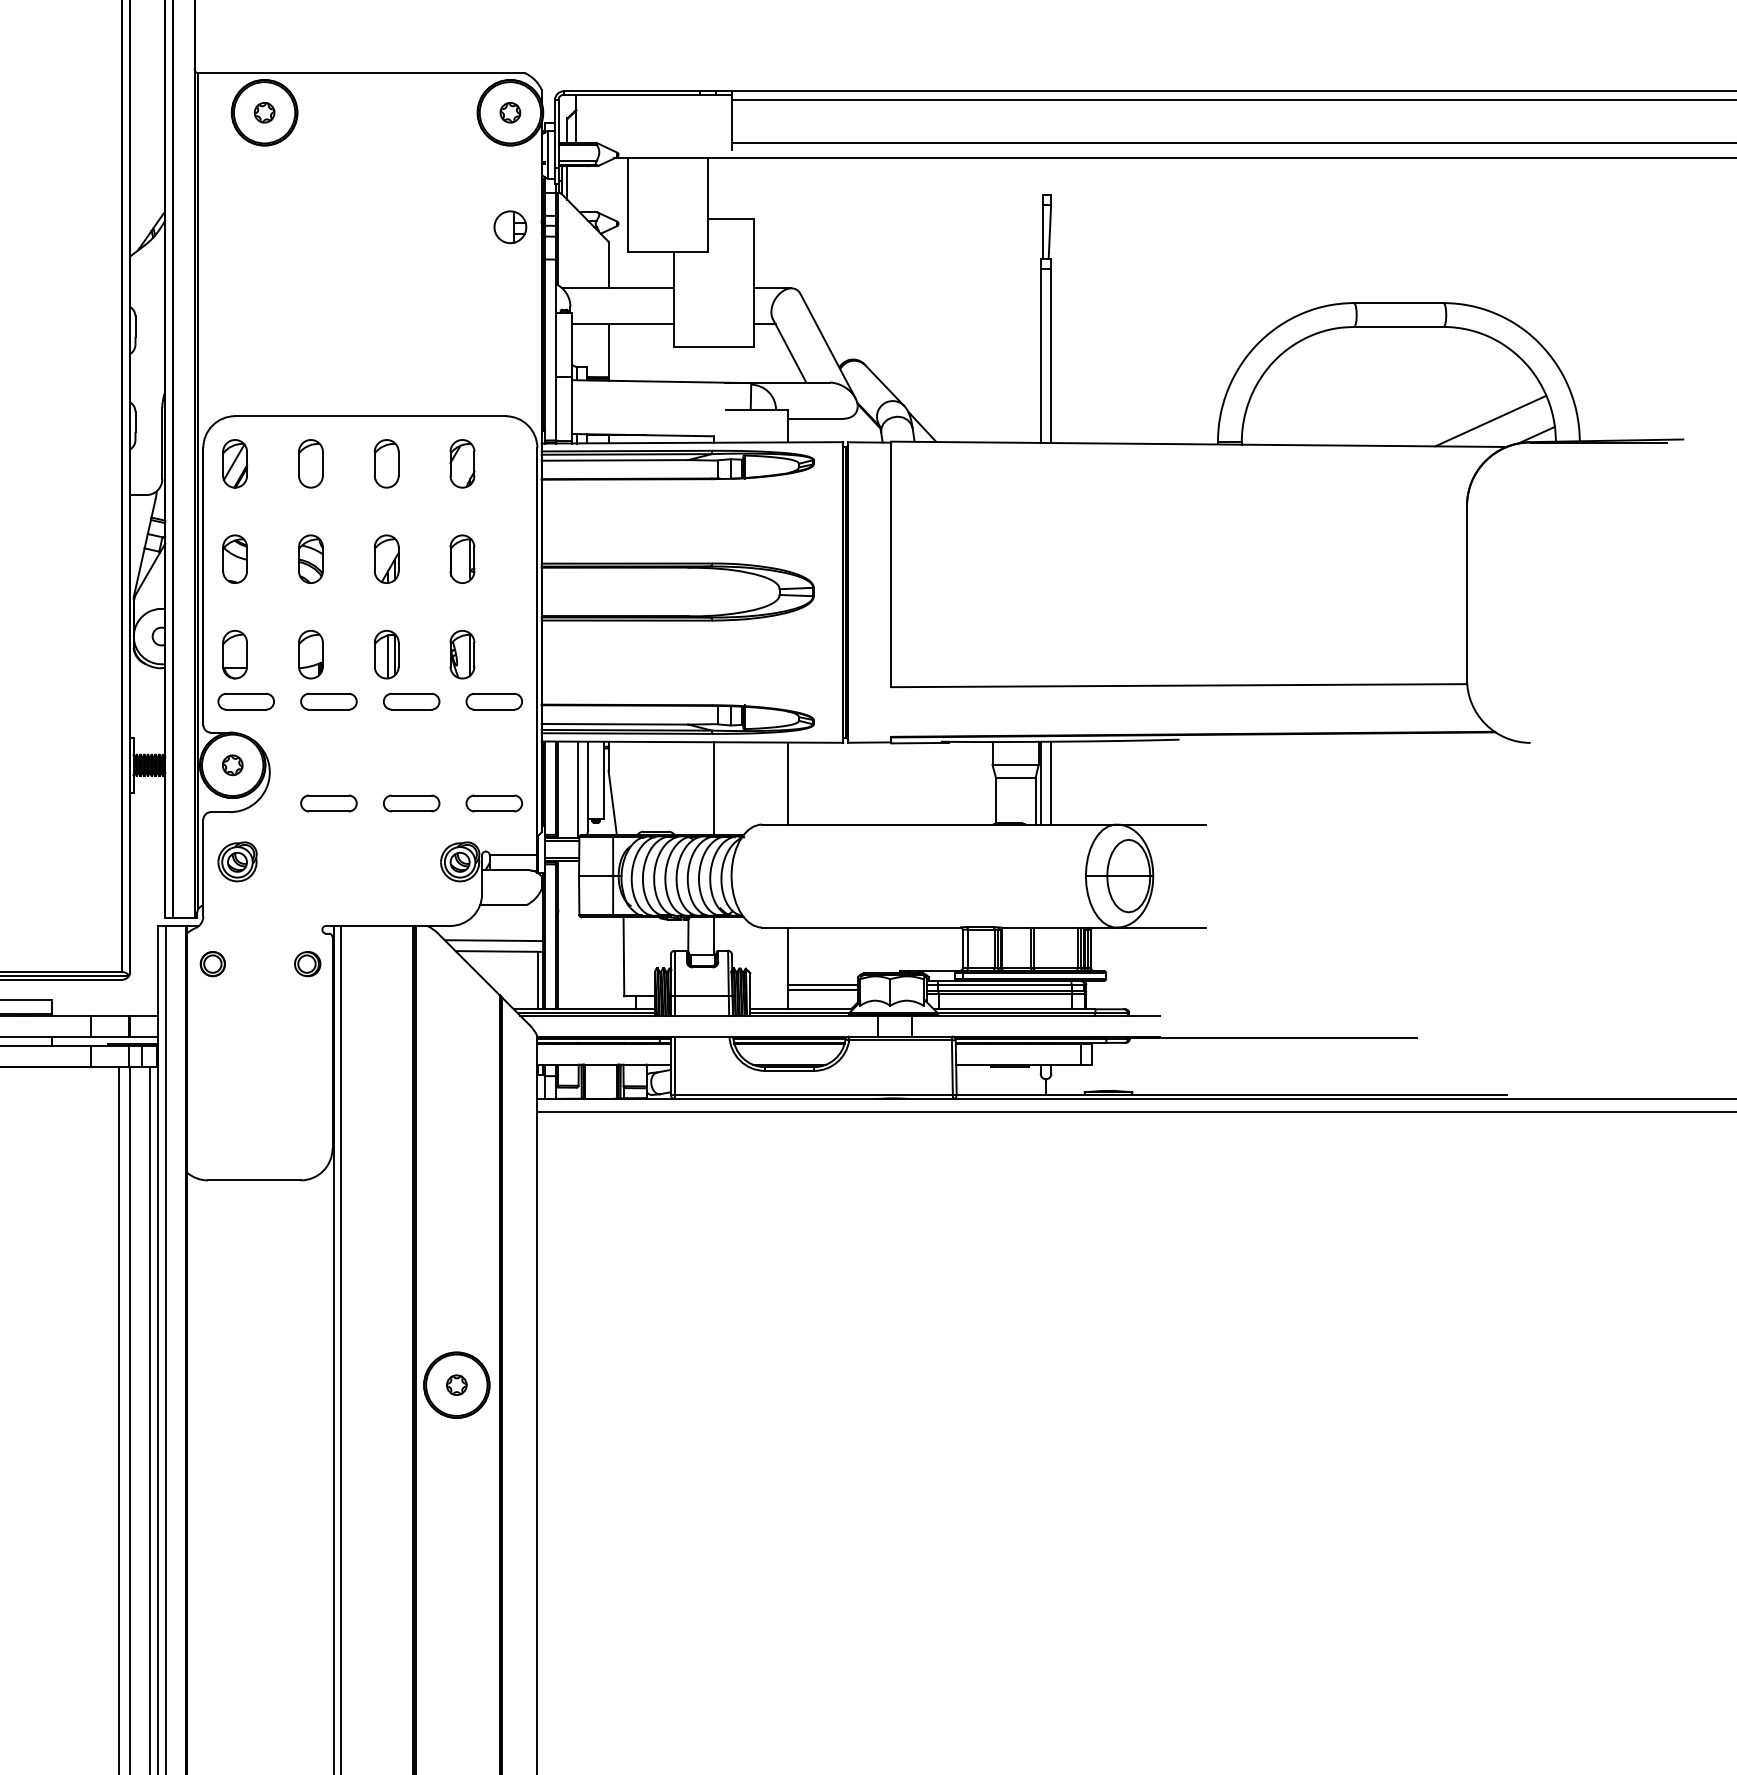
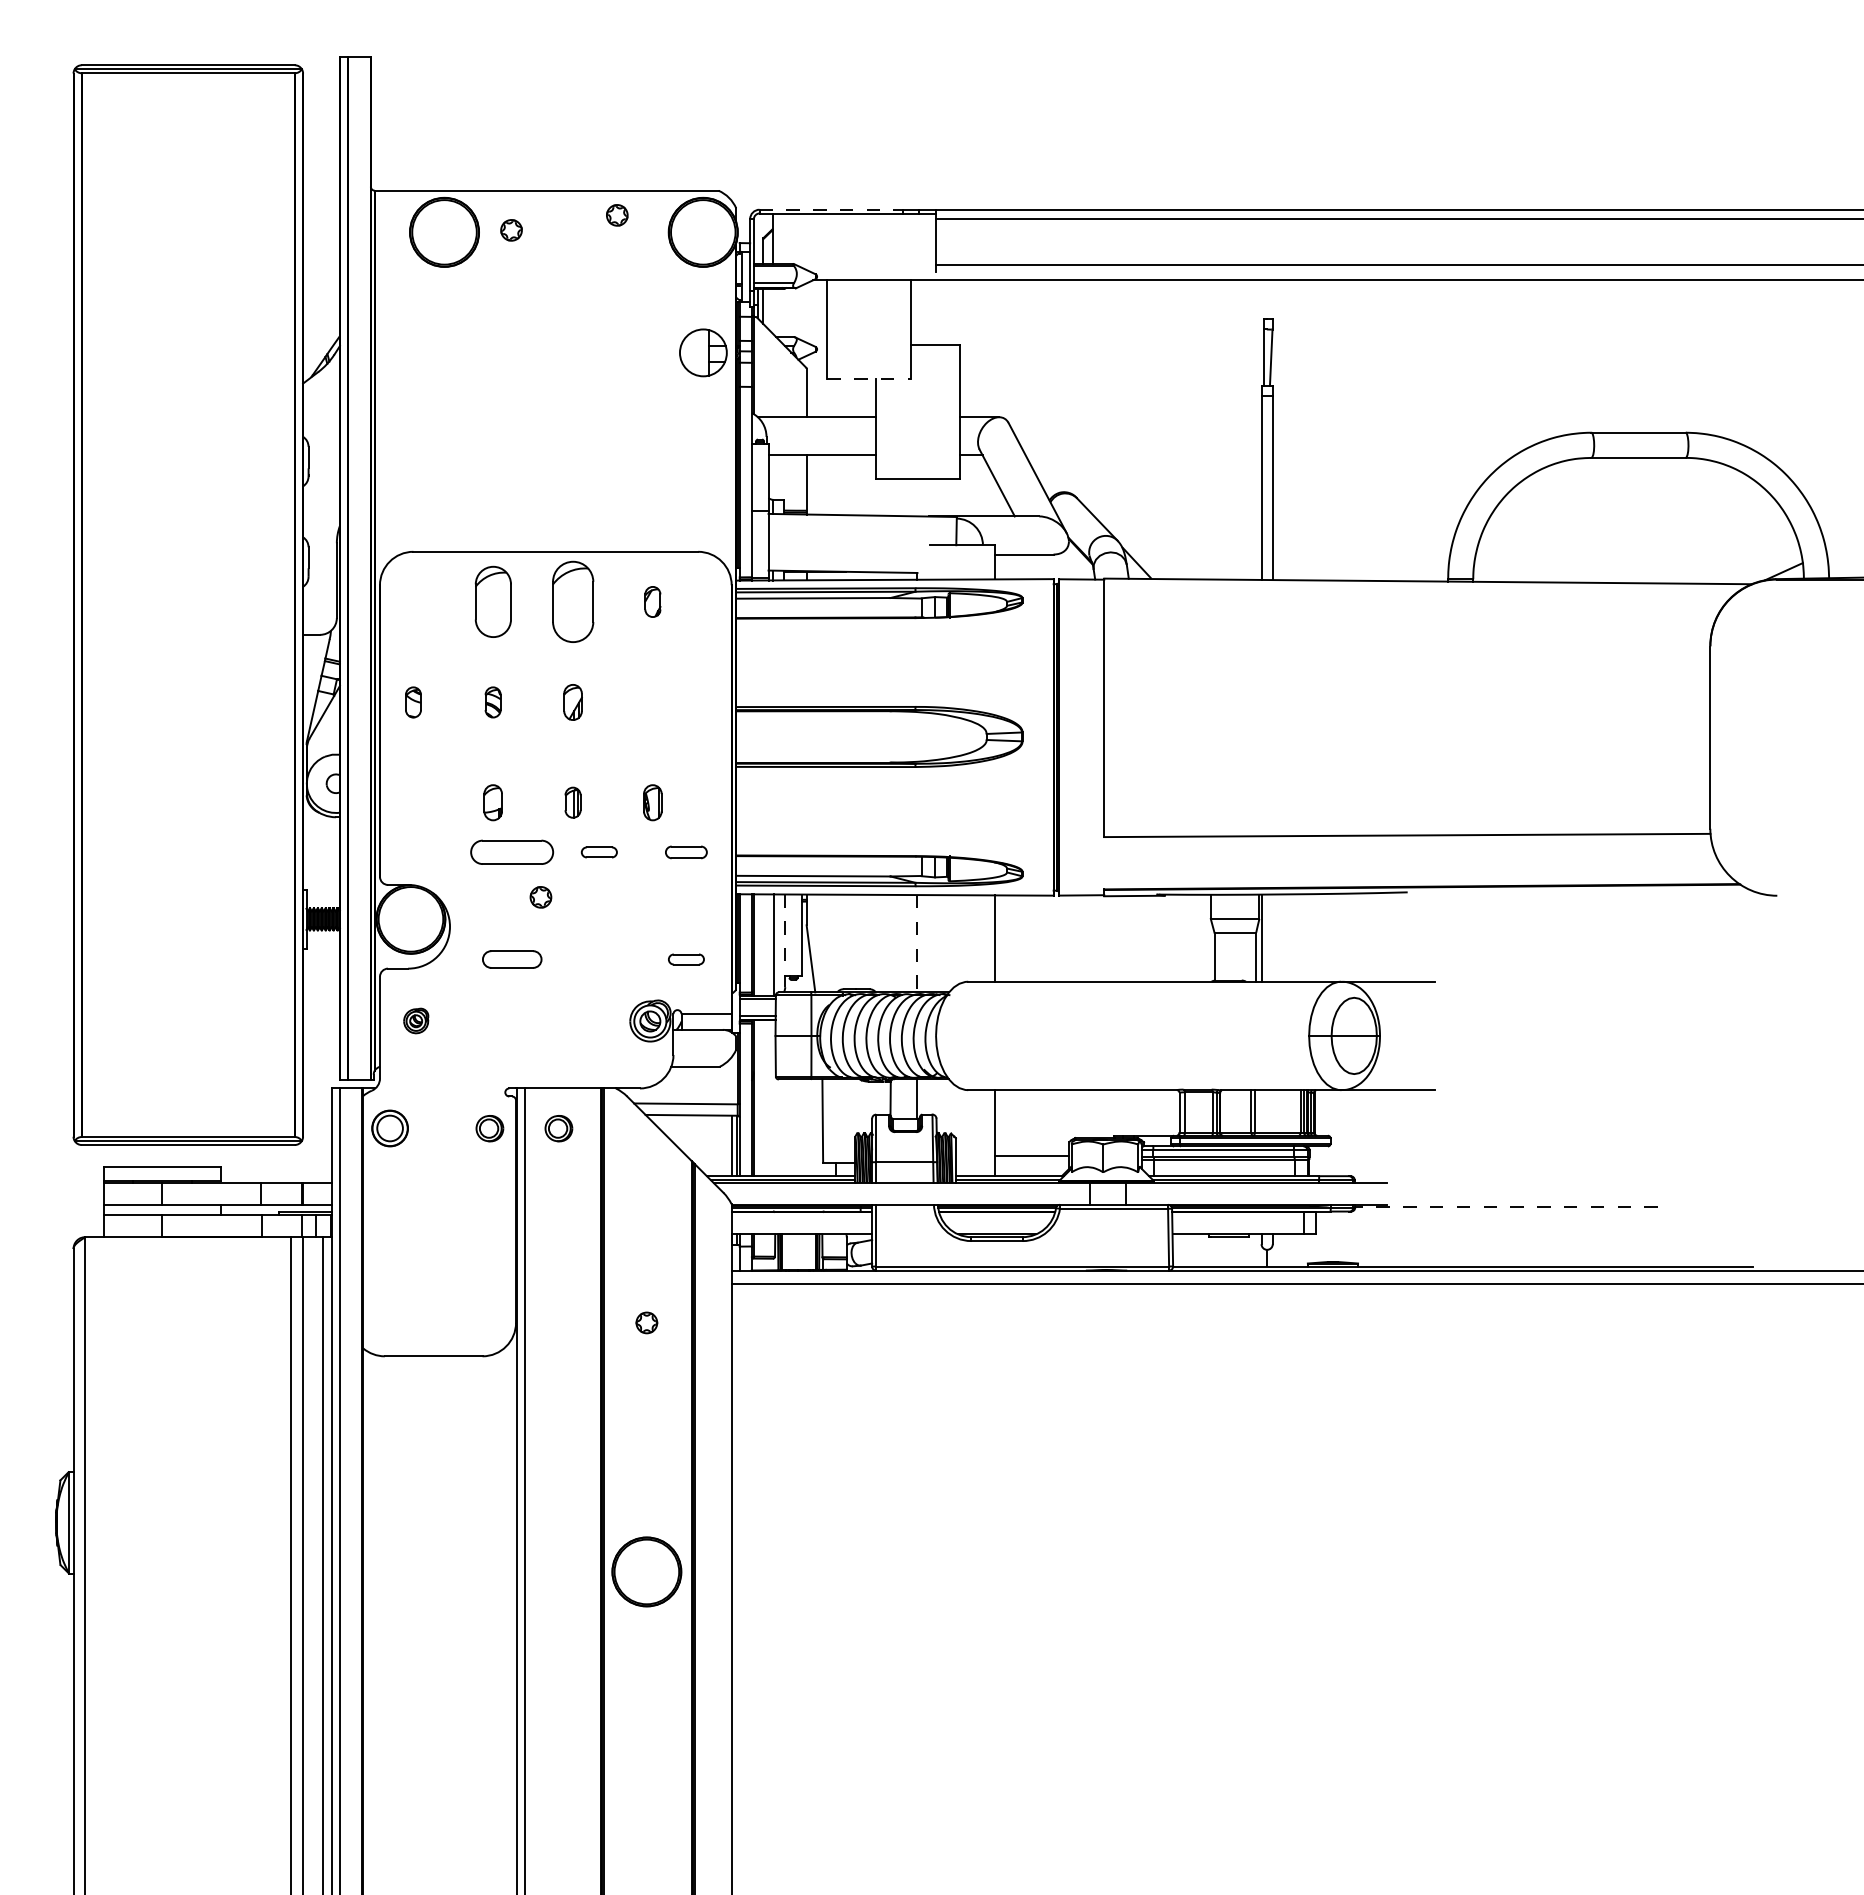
line: (632, 91) -> (831, 209), solid -> dashed
part: (264, 112) -> (511, 230), moved
part: (510, 112) -> (617, 215), moved
part: (509, 226) -> (702, 352), size x1.4
line: (668, 252) -> (869, 379), solid -> dashed
line: (1489, 420) -> (1734, 556), removed
part: (310, 463) -> (492, 601), size x1.4
part: (386, 463) -> (572, 601), size x1.6
part: (462, 463) -> (652, 601), size x0.6
part: (235, 464) -> (413, 602), removed
part: (235, 559) -> (413, 702), size x0.6
part: (310, 559) -> (492, 702), size x0.6
part: (386, 559) -> (572, 702), size x0.7
part: (462, 559) -> (652, 702), removed
part: (235, 654) -> (413, 802), removed
part: (310, 654) -> (492, 802), size x0.7
part: (386, 654) -> (572, 802), size x0.6
part: (462, 654) -> (652, 802), size x0.7
part: (246, 701) -> (425, 852), removed
part: (329, 701) -> (512, 852), size x1.4
part: (411, 701) -> (599, 852), size x0.6
part: (494, 701) -> (686, 852), size x0.7
part: (232, 765) -> (540, 897), moved
line: (1051, 782) -> (1272, 937), removed
line: (588, 786) -> (785, 941), solid -> dashed
line: (713, 788) -> (917, 943), solid -> dashed
part: (411, 803) -> (599, 959), removed
part: (494, 803) -> (686, 959), size x0.6
part: (237, 861) -> (416, 1020), size x0.6
part: (212, 963) -> (389, 1128), size x1.4
part: (372, 963) -> (558, 1128), added
line: (823, 985) -> (1032, 1151), removed
line: (1272, 1038) -> (1505, 1206), solid -> dashed
part: (456, 1384) -> (646, 1322), moved

